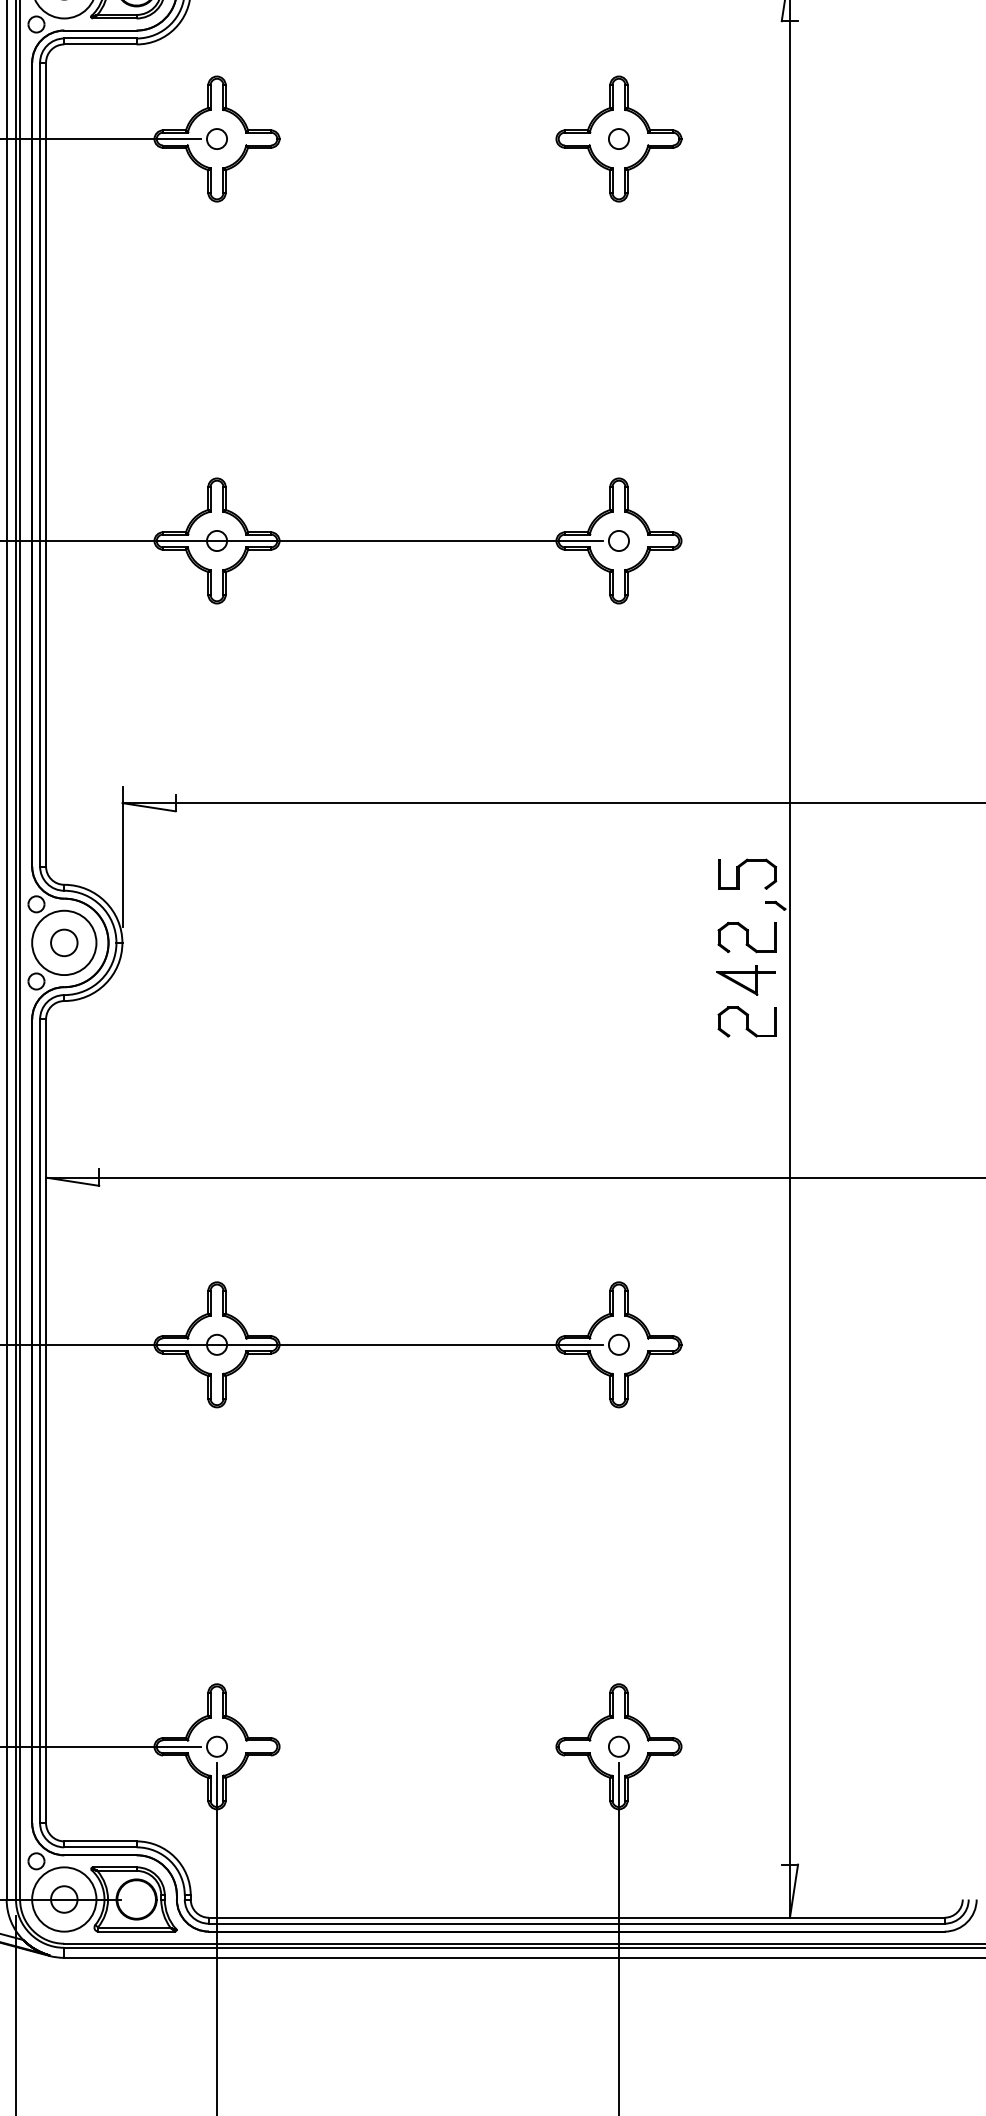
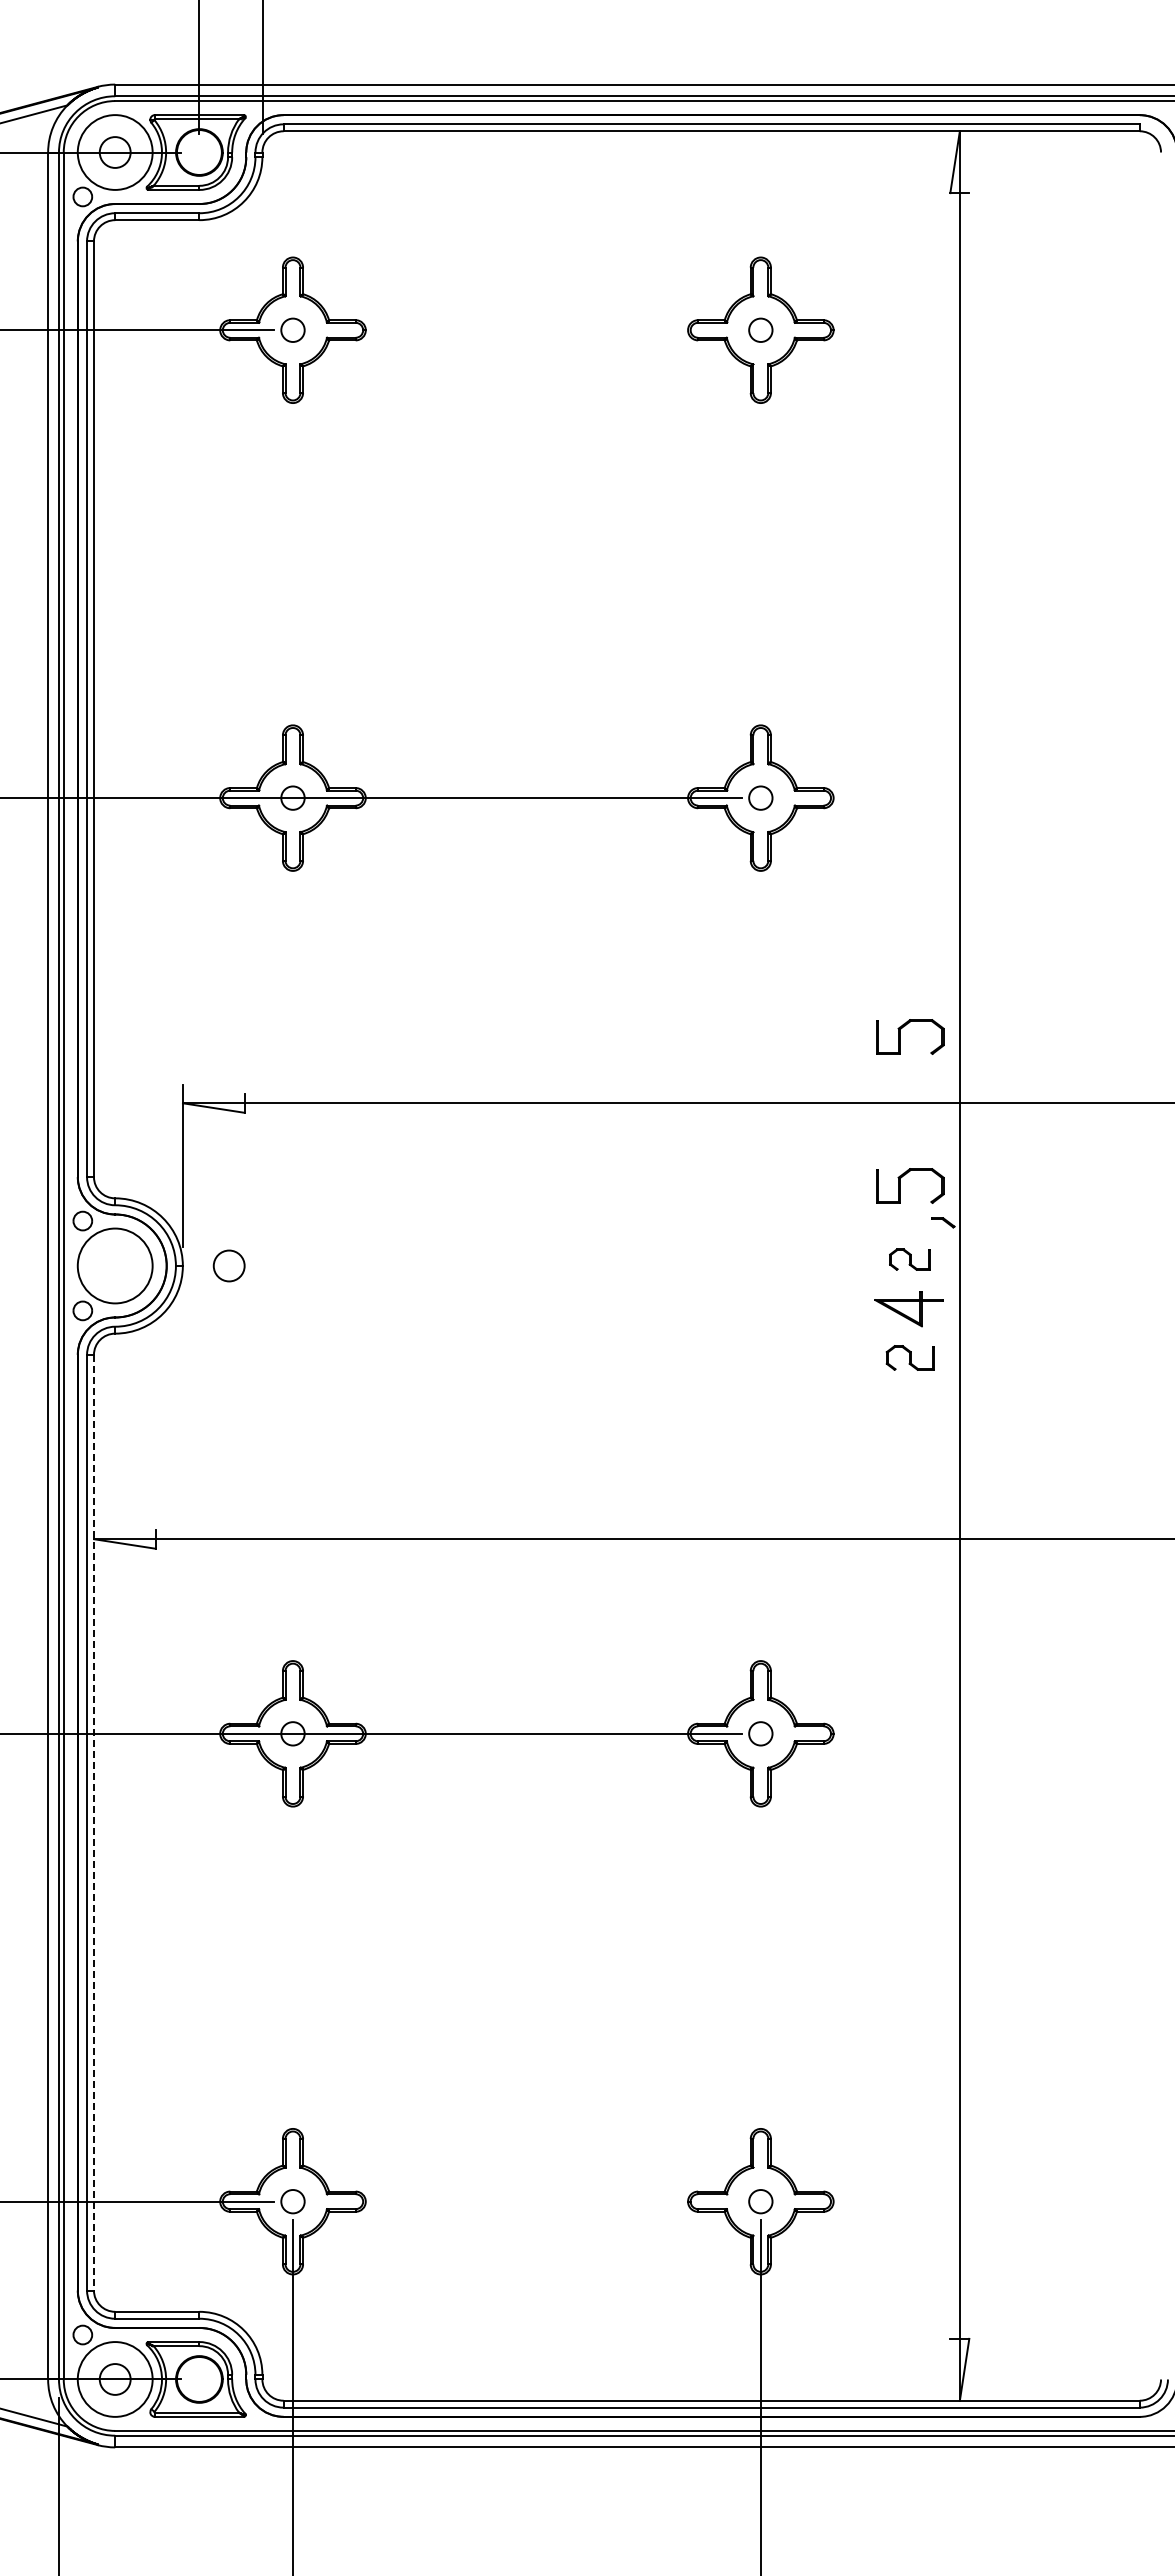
part: (738, 745) -> (900, 1036), added
part: (746, 937) -> (909, 1259), size x0.6
circle: (63, 942) -> (228, 1265), moved
part: (746, 1021) -> (909, 1357), size x0.7
line: (46, 1421) -> (94, 1822), solid -> dashed

